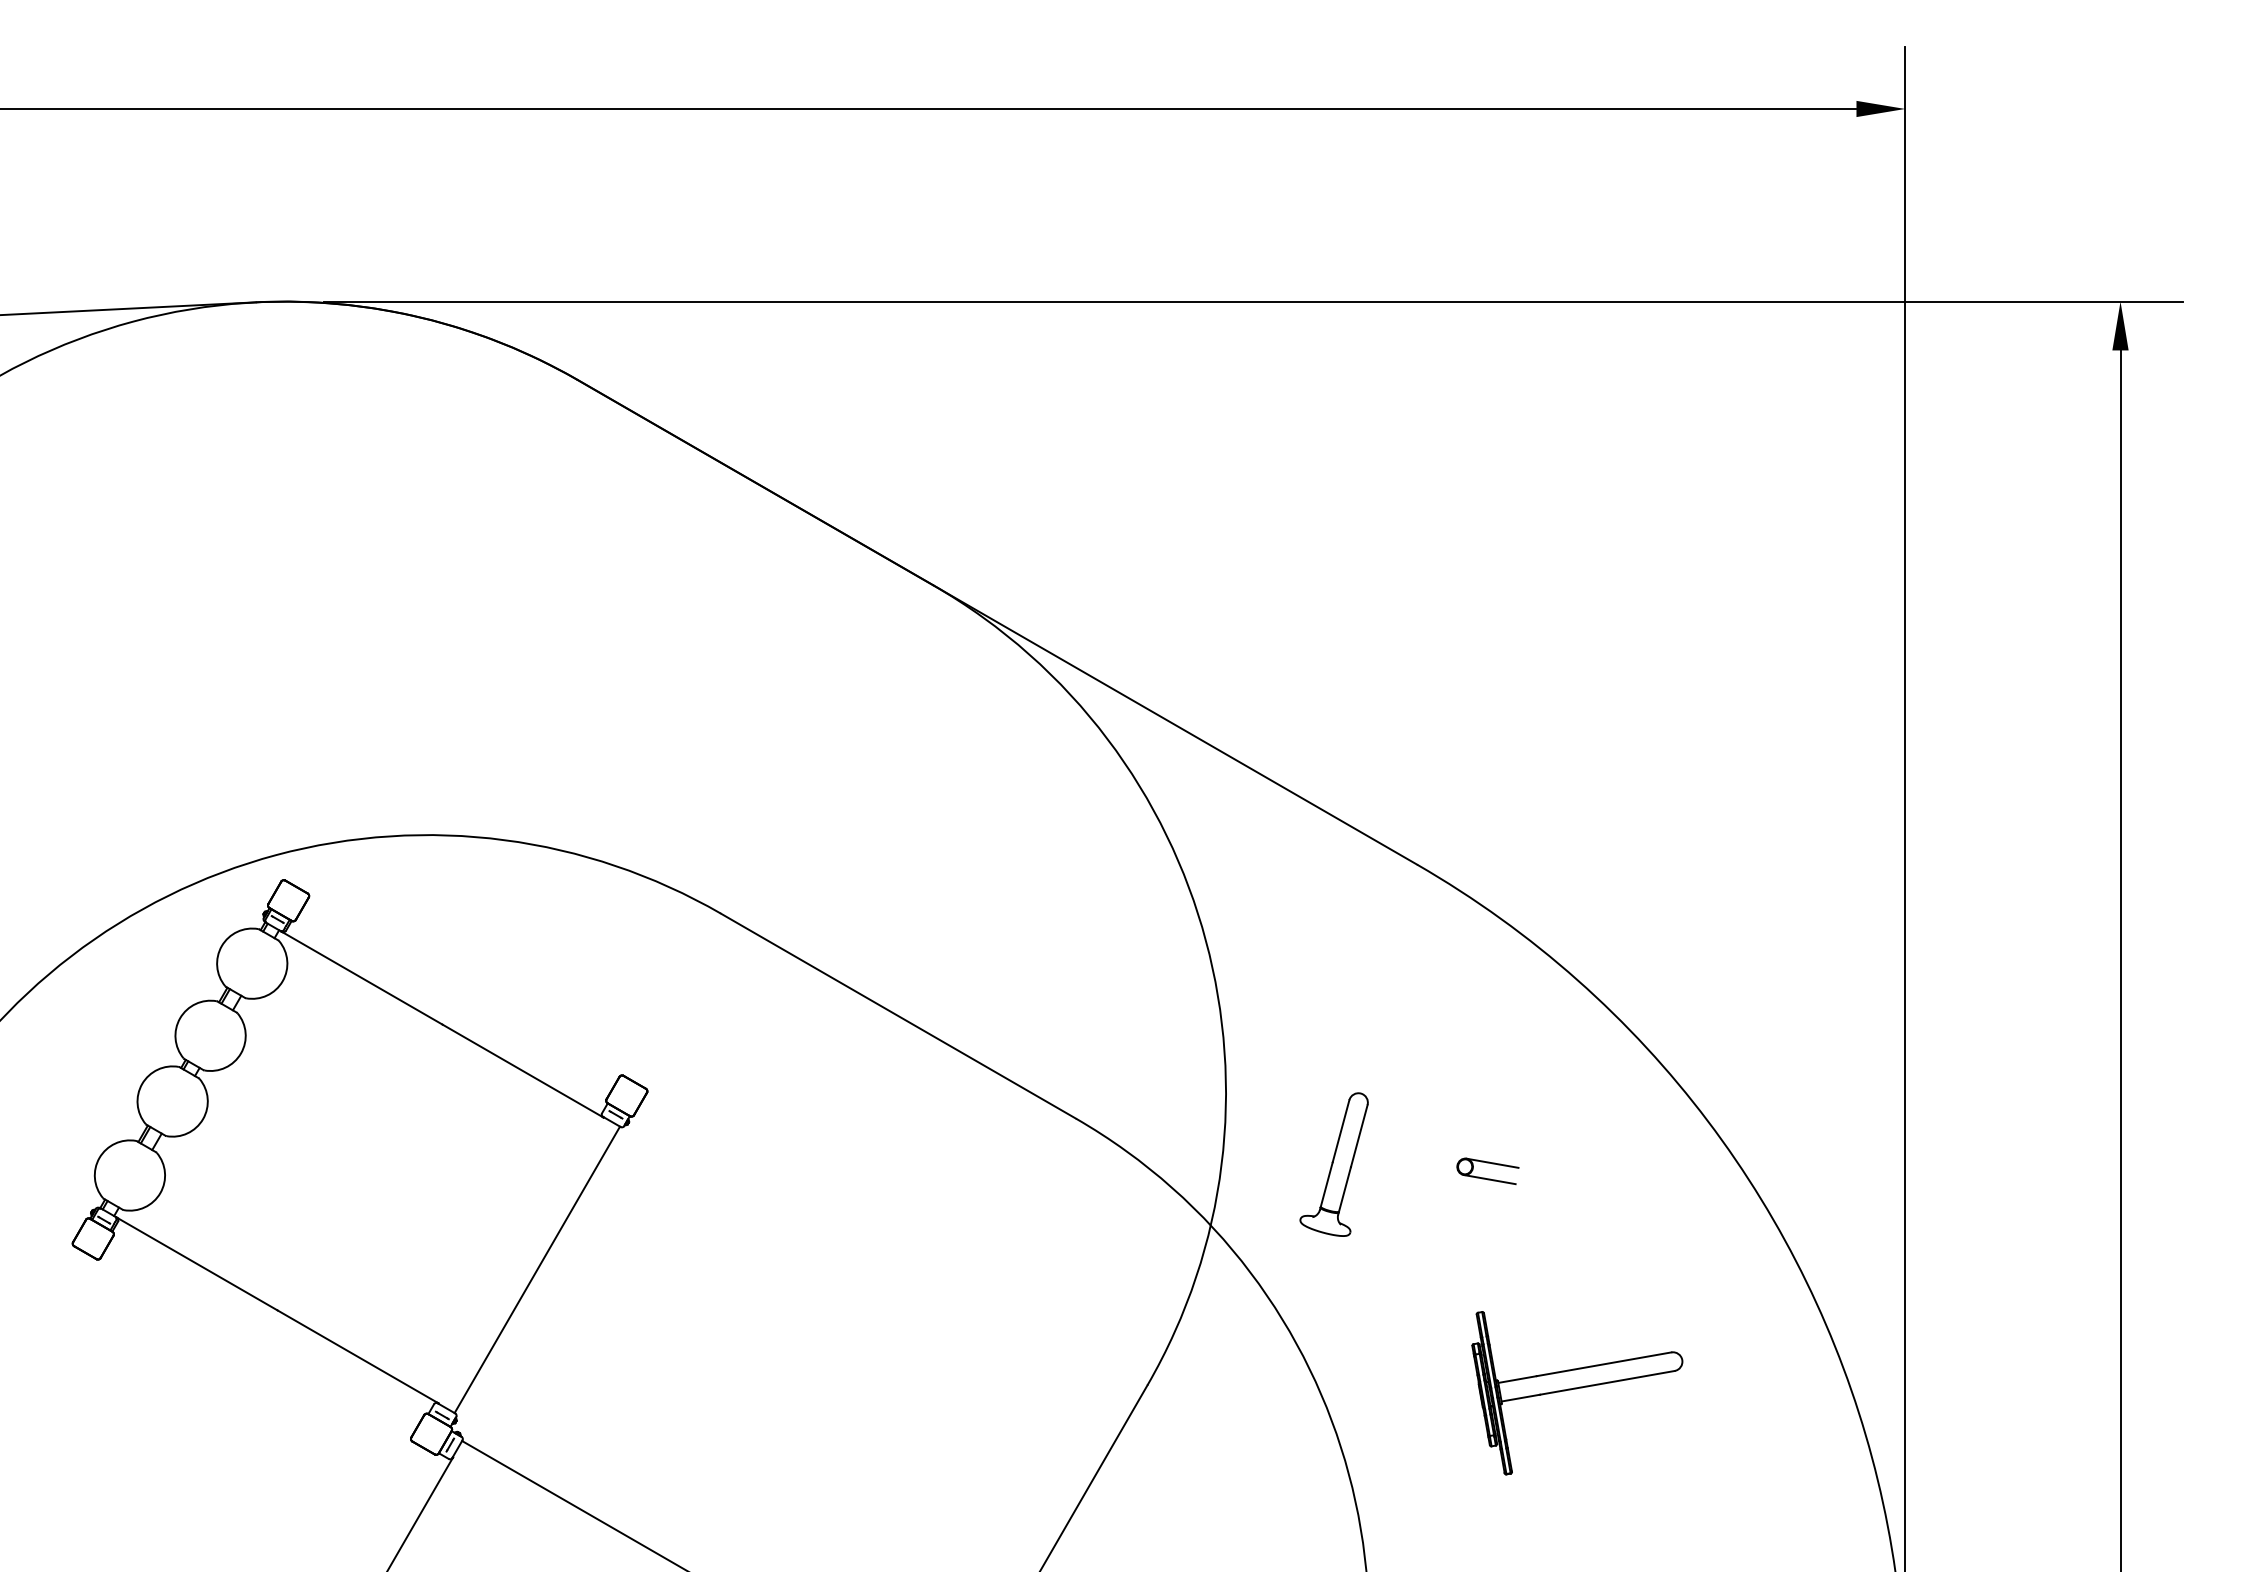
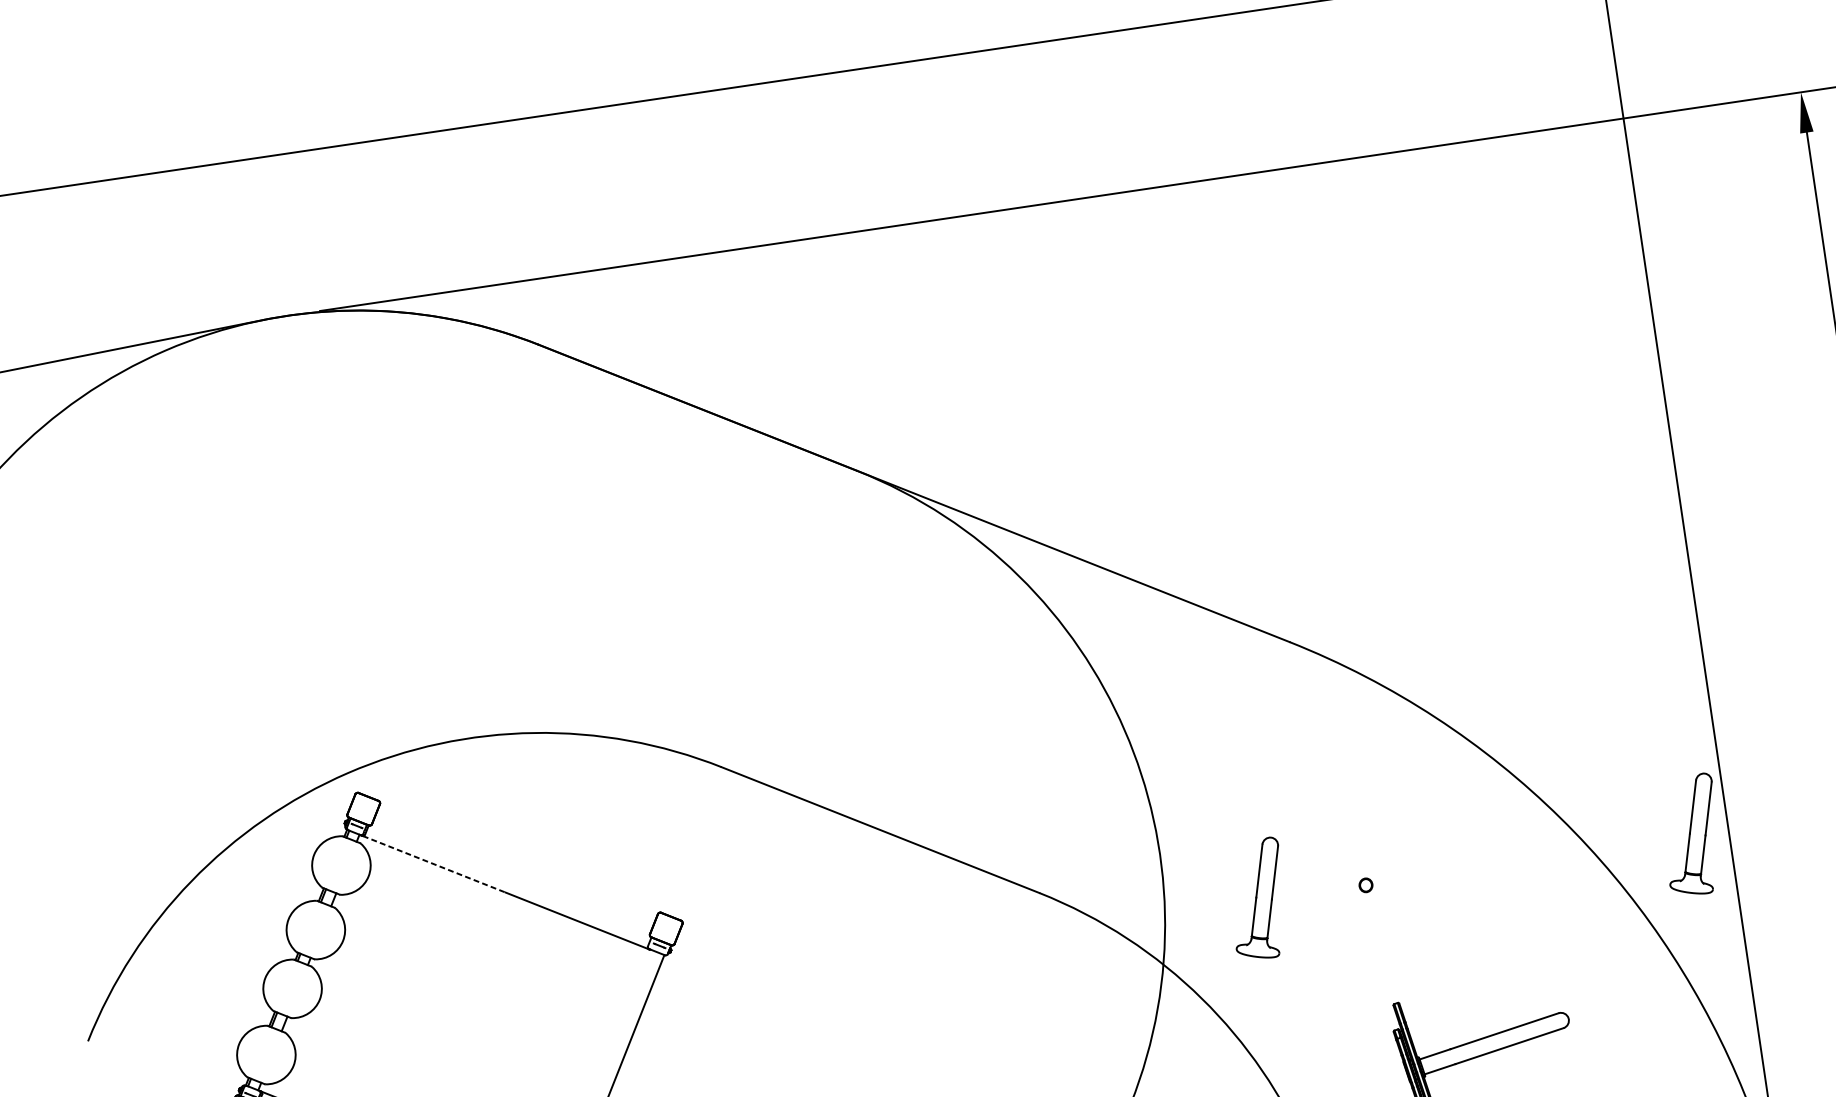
line: (363, 978) -> (434, 864), solid -> dashed
line: (1492, 1162) -> (1388, 878), removed
part: (1859, 1164) -> (1690, 835), added
line: (1489, 1179) -> (1387, 892), removed

